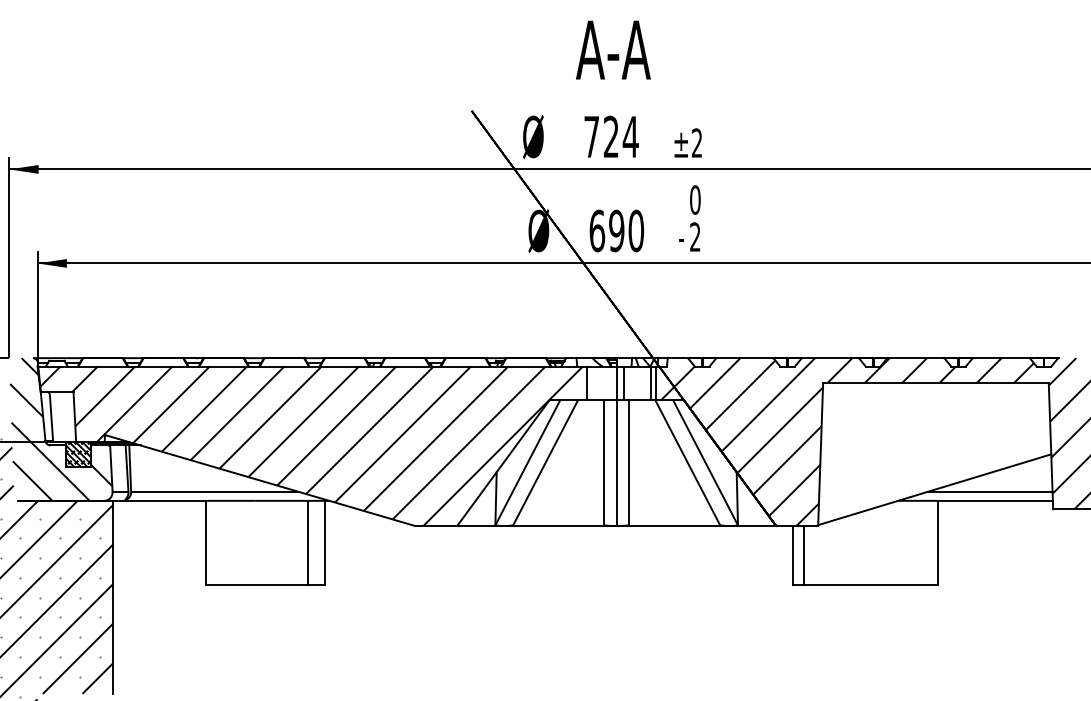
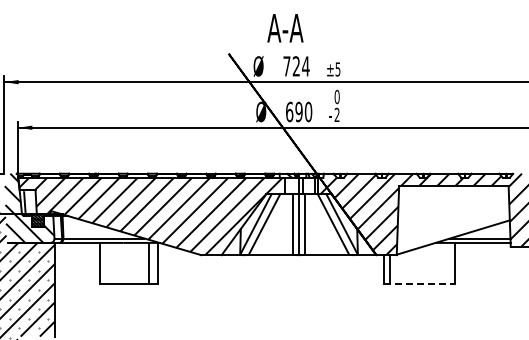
text: (613, 50) -> (285, 28), moved
text: (695, 143) -> (337, 69), ±2 -> ±5
line: (867, 584) -> (420, 283), solid -> dashed

